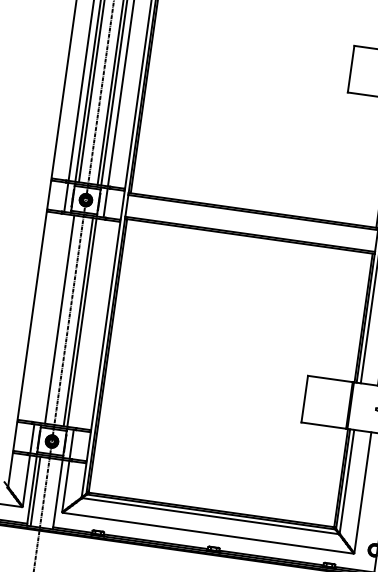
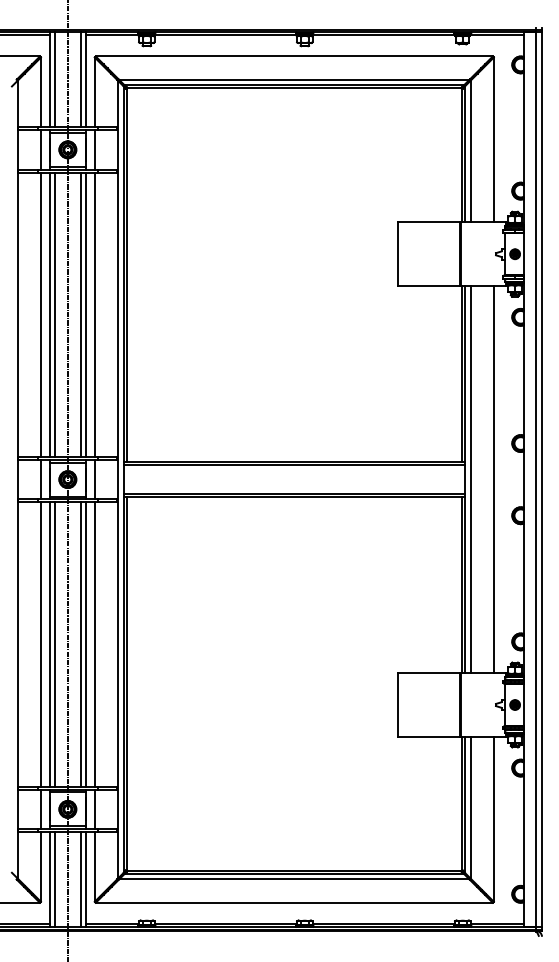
line: (48, 318) -> (40, 644), added
line: (56, 319) -> (50, 644), added
line: (88, 323) -> (94, 644), added
line: (54, 494) -> (80, 879), added

